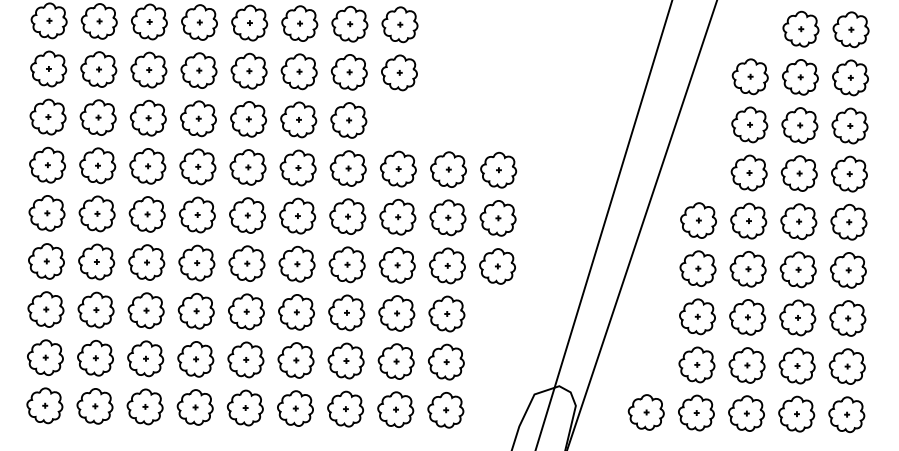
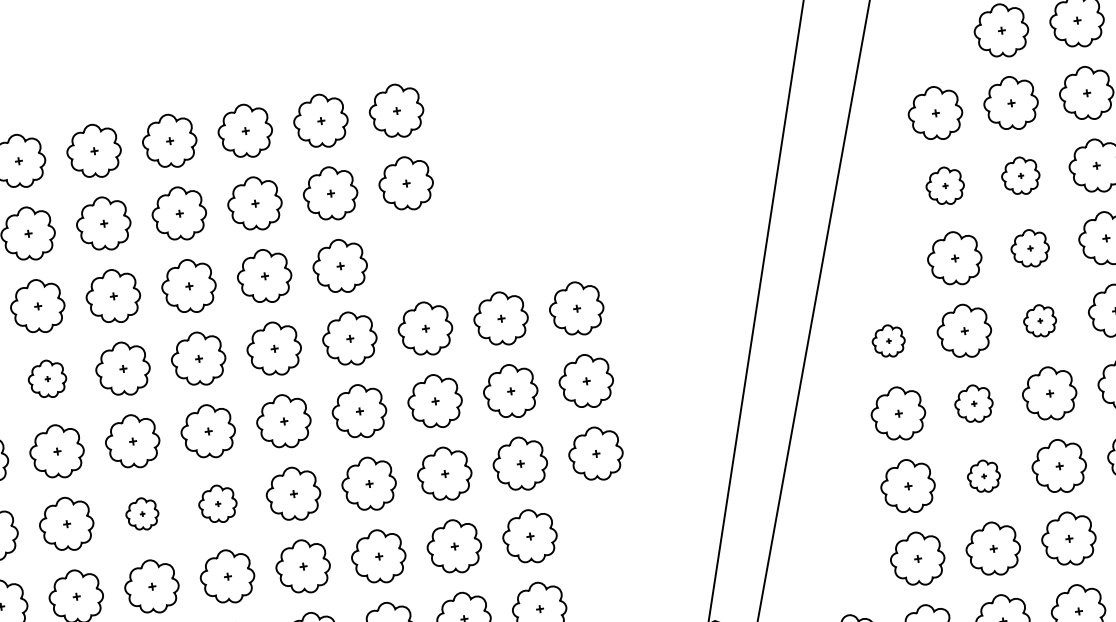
part: (749, 124) -> (944, 185), size x0.7
part: (799, 125) -> (1020, 176), size x0.7
part: (147, 166) -> (46, 379), size x0.7
part: (798, 173) -> (1029, 248), size x0.7
part: (698, 220) -> (888, 341), size x0.6
part: (798, 221) -> (1039, 320), size x0.6
part: (196, 262) -> (141, 513), size x0.6
part: (246, 263) -> (217, 504), size x0.7
part: (747, 269) -> (973, 404), size x0.7
part: (747, 317) -> (983, 476), size x0.6

